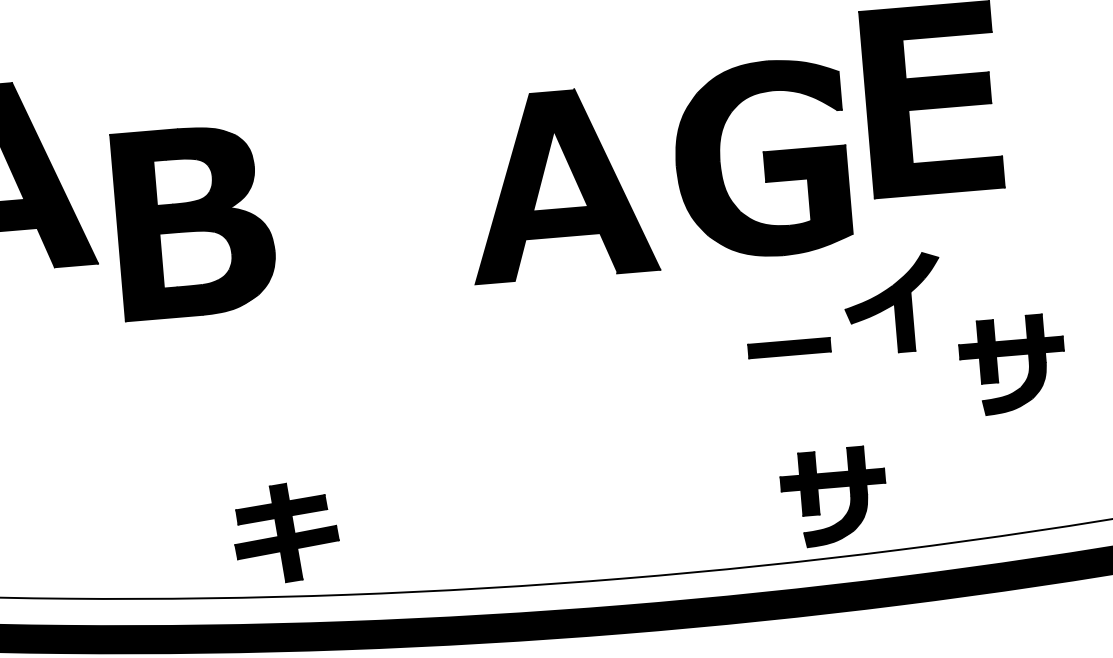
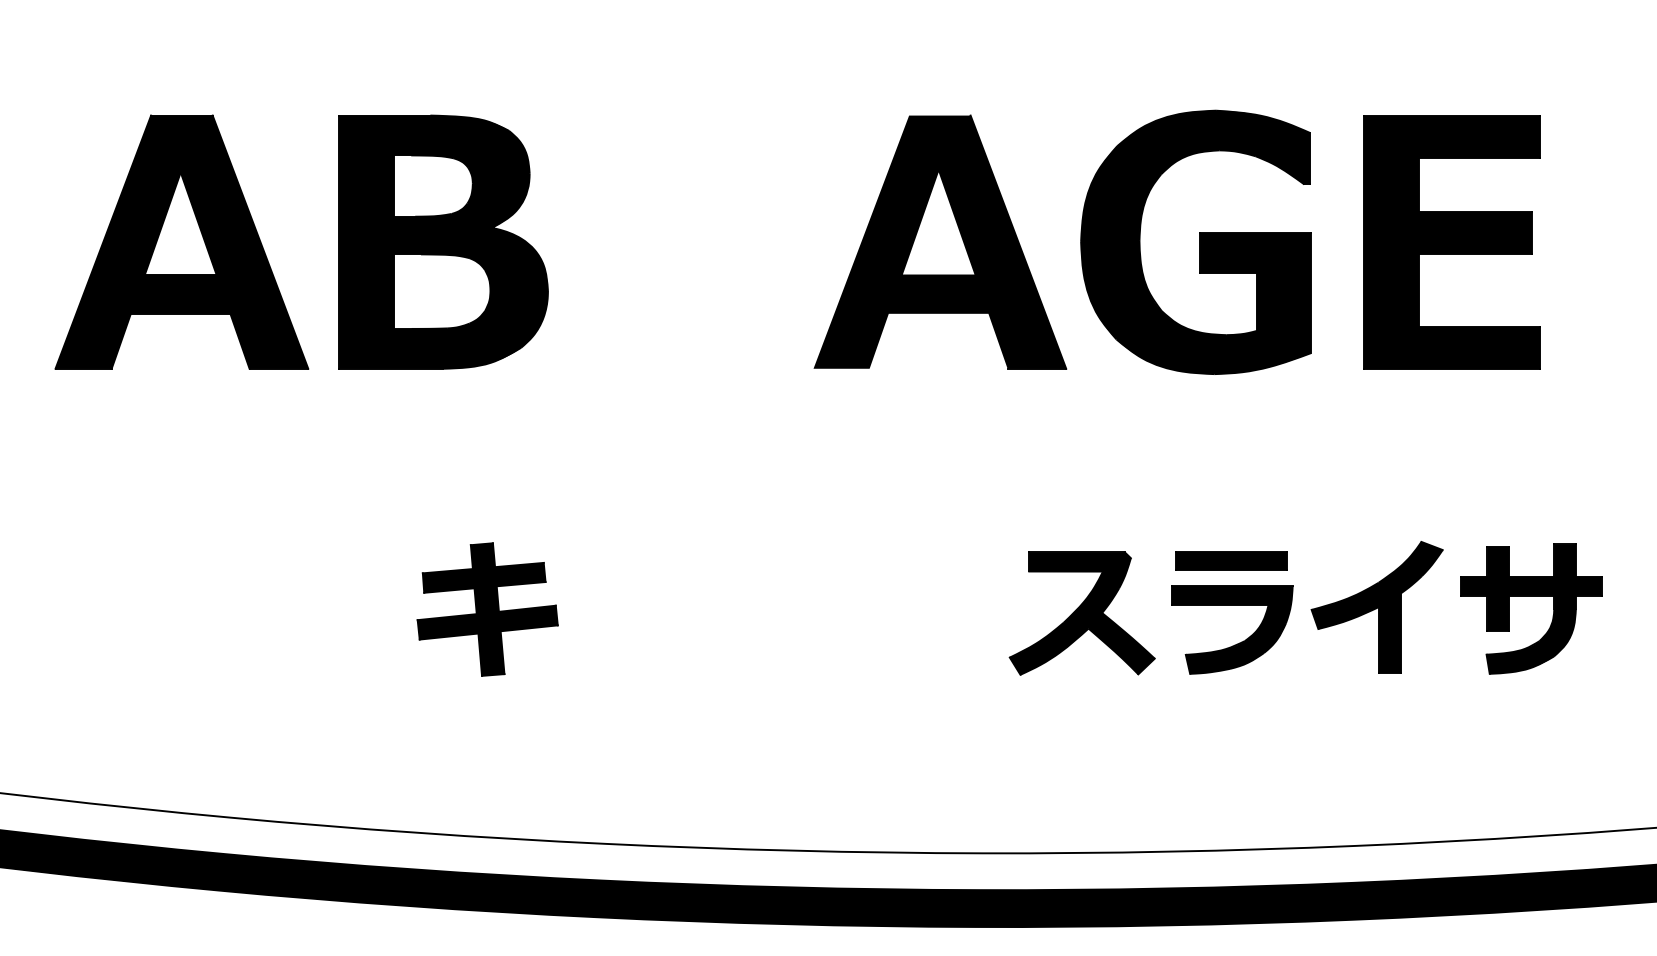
part: (760, 158) -> (1195, 241), moved
part: (559, 183) -> (940, 241), moved
part: (194, 221) -> (443, 241), moved
part: (893, 304) -> (1376, 607), moved
part: (682, 395) -> (1081, 613), added
part: (800, 407) -> (1239, 642), added
part: (833, 487) -> (1275, 754), removed
part: (286, 532) -> (487, 609), moved

